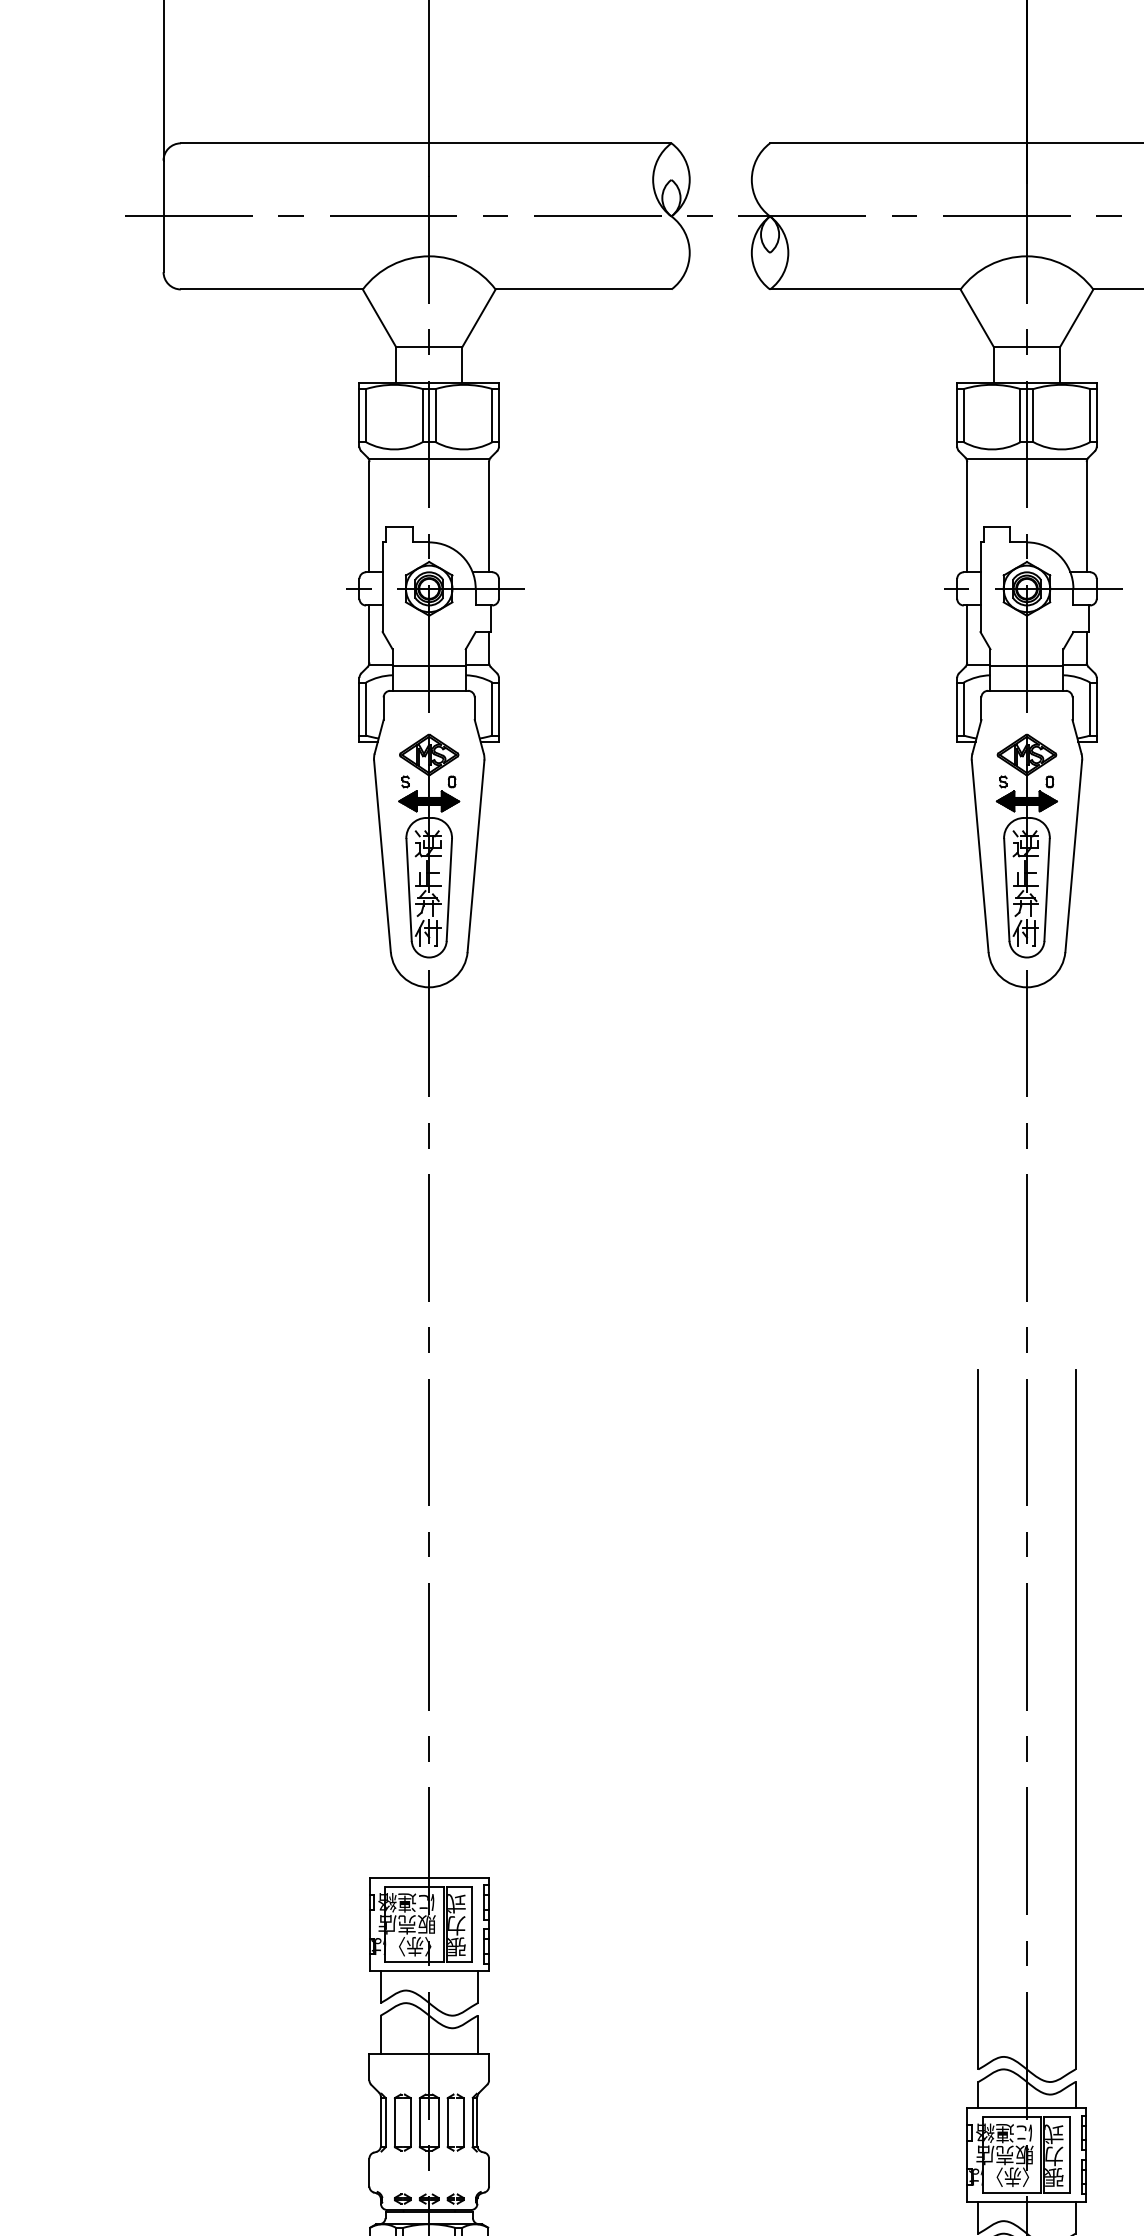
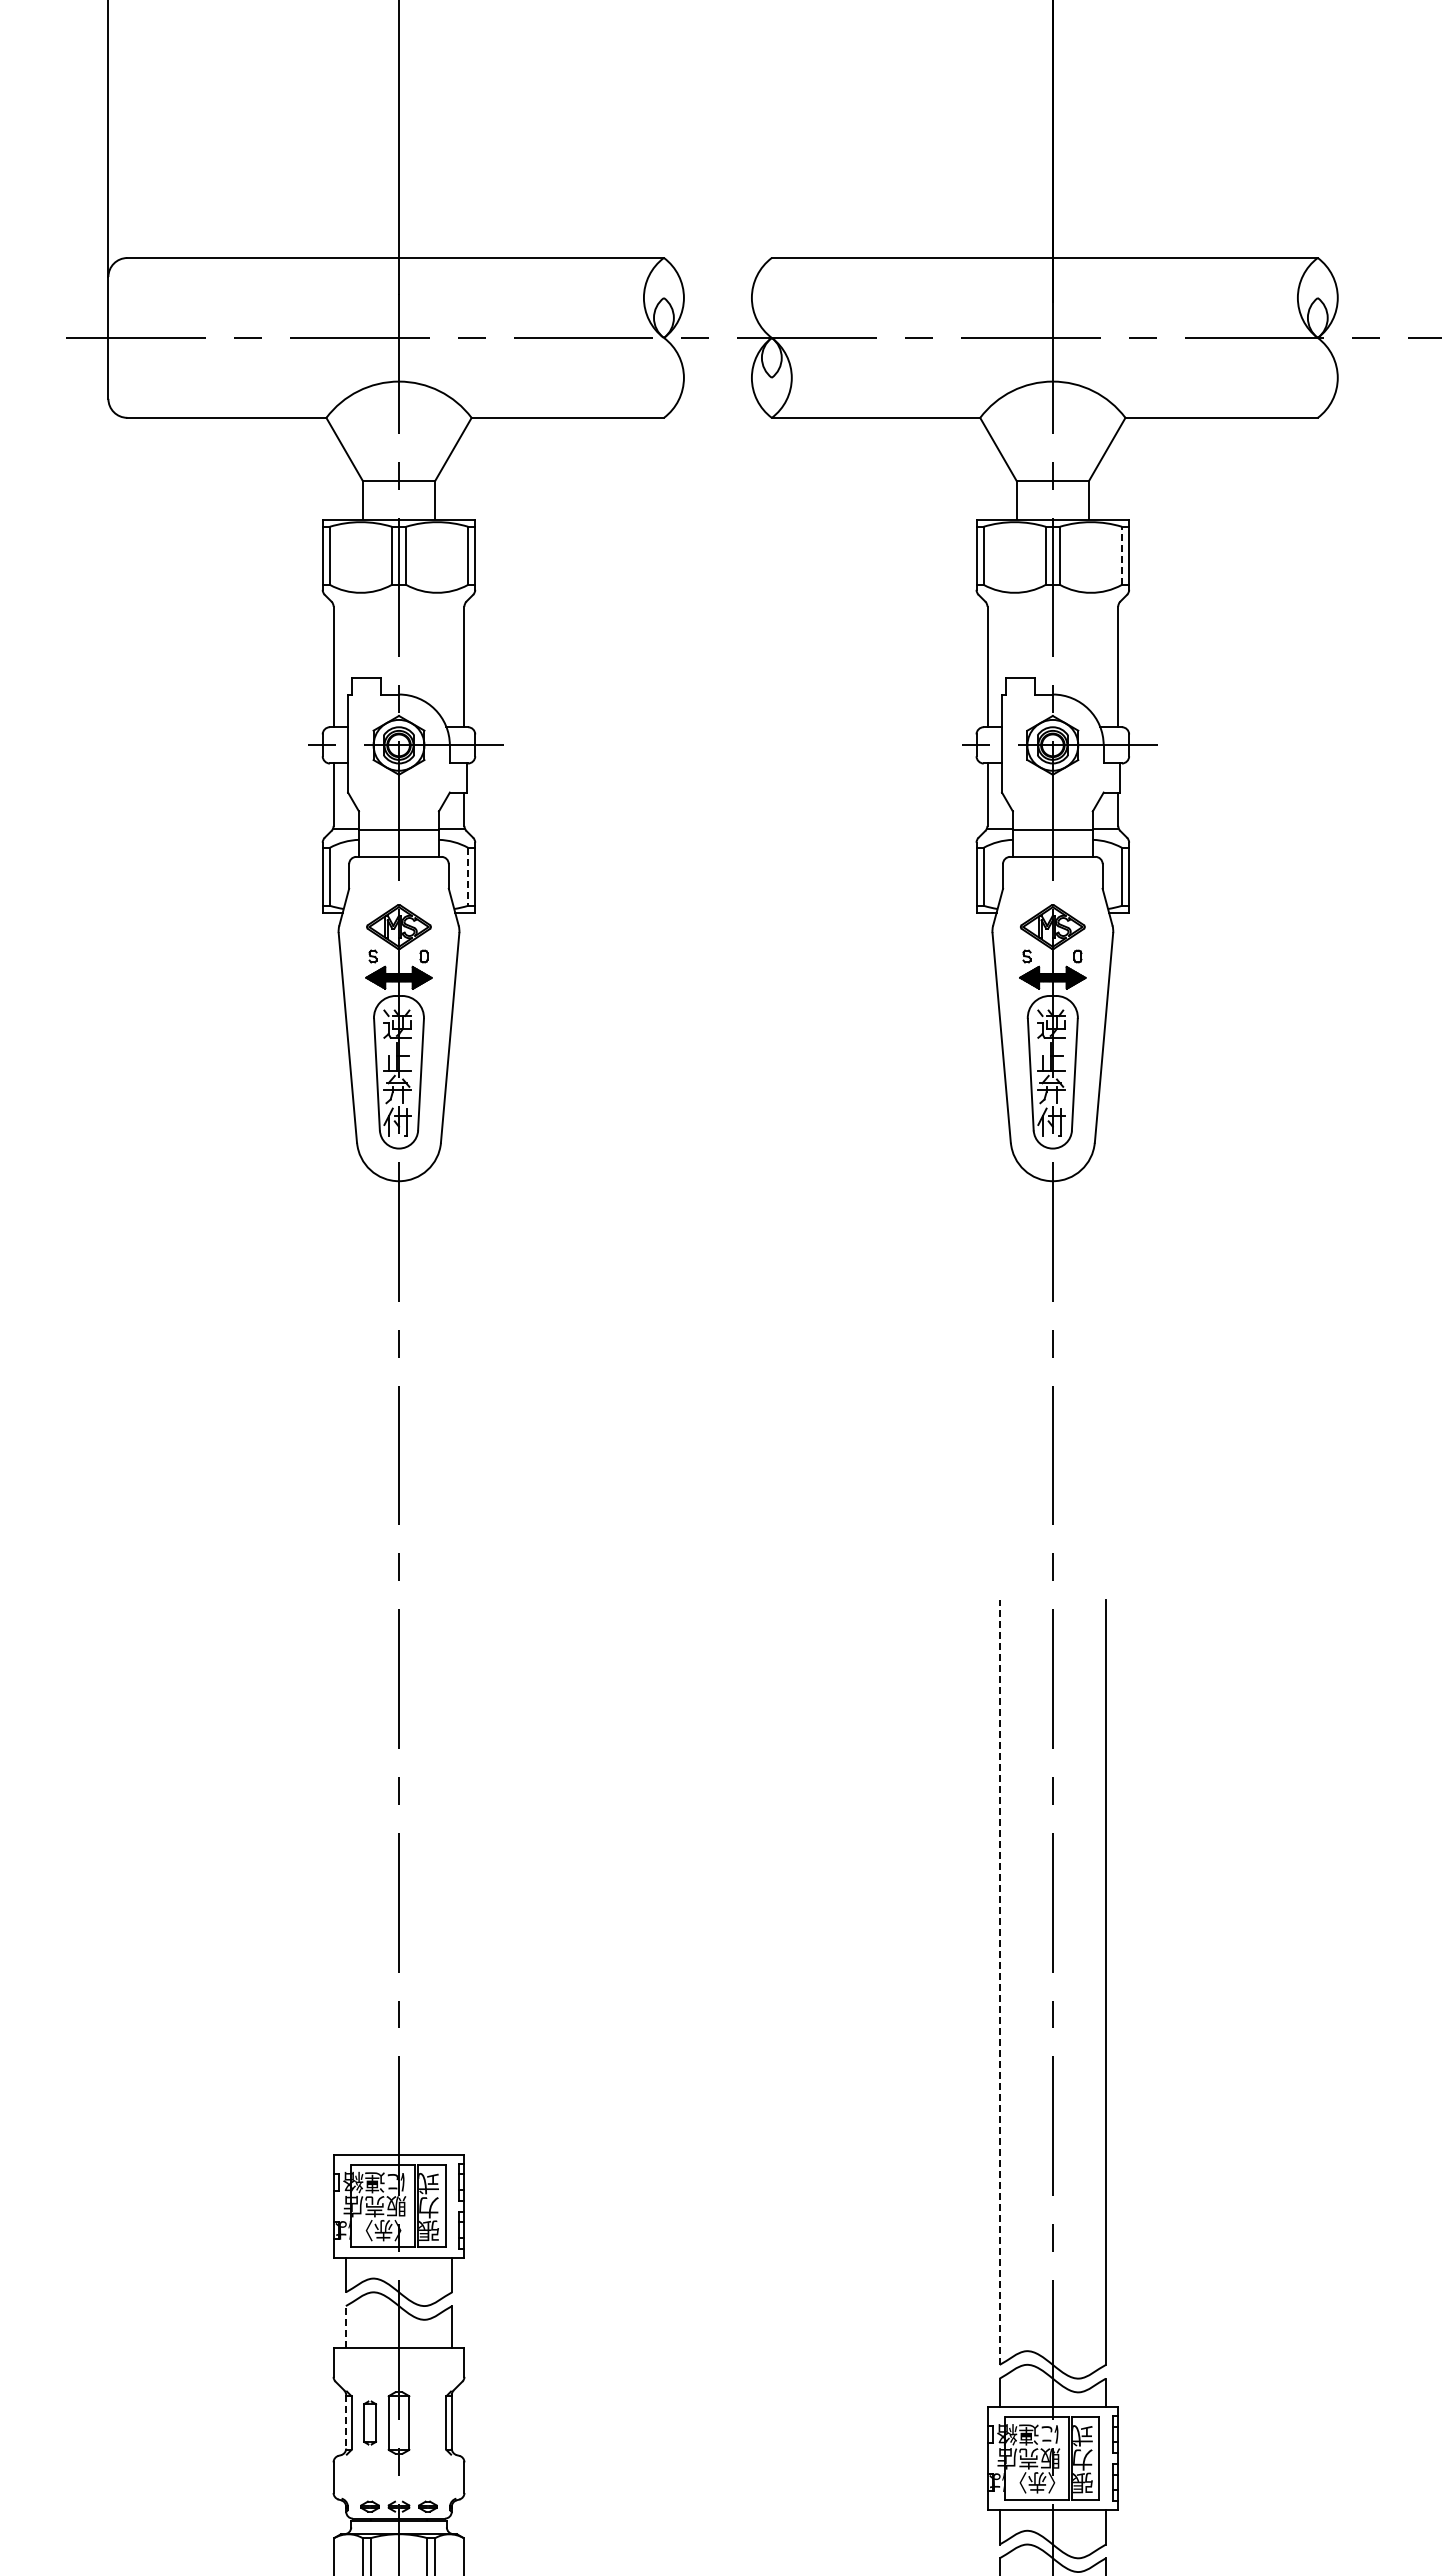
line: (1090, 415) -> (1122, 555), solid -> dashed
line: (428, 459) -> (398, 603), removed
line: (1026, 459) -> (1052, 603), removed
line: (492, 708) -> (468, 876), solid -> dashed
line: (978, 1718) -> (999, 1981), solid -> dashed
line: (380, 2035) -> (345, 2327), solid -> dashed
line: (381, 2121) -> (346, 2421), solid -> dashed
part: (402, 2122) -> (369, 2422), size x0.7
part: (455, 2122) -> (427, 2422), removed

